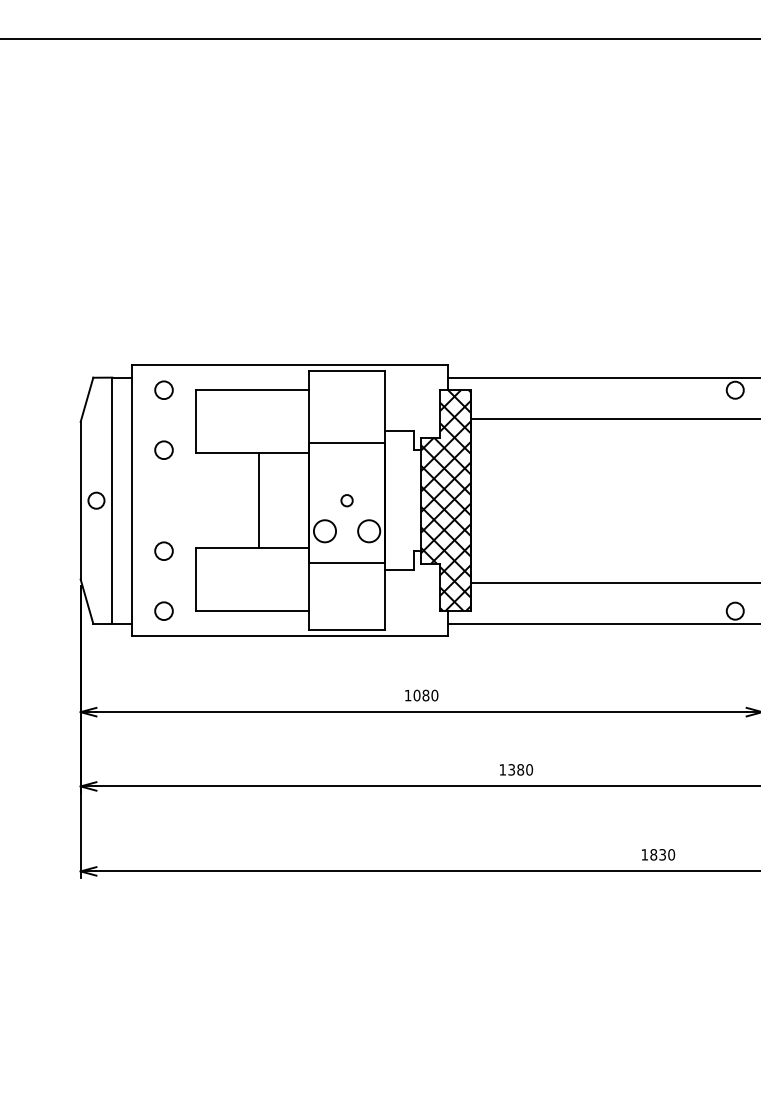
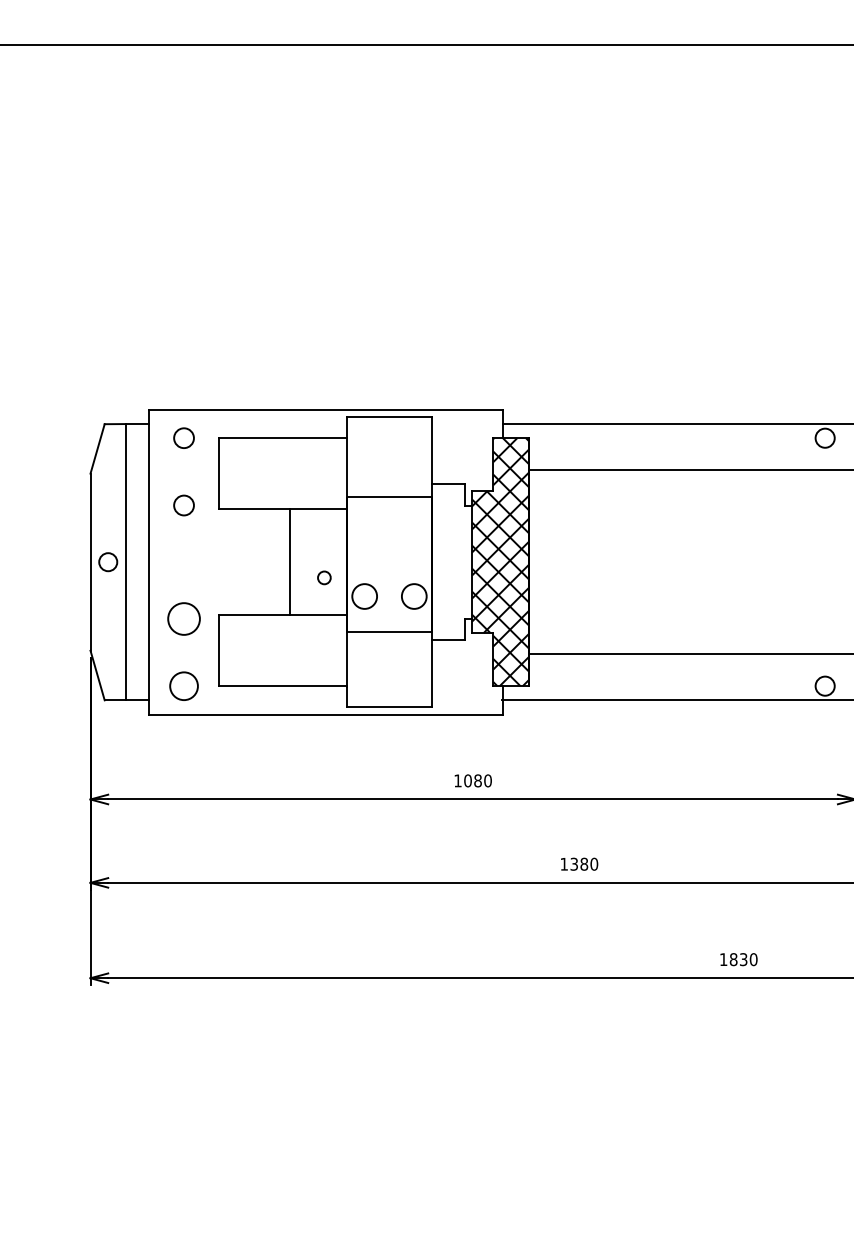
circle: (346, 500) -> (323, 577), moved
circle: (163, 550) -> (183, 618), size x1.6
circle: (163, 610) -> (183, 685), size x1.4

